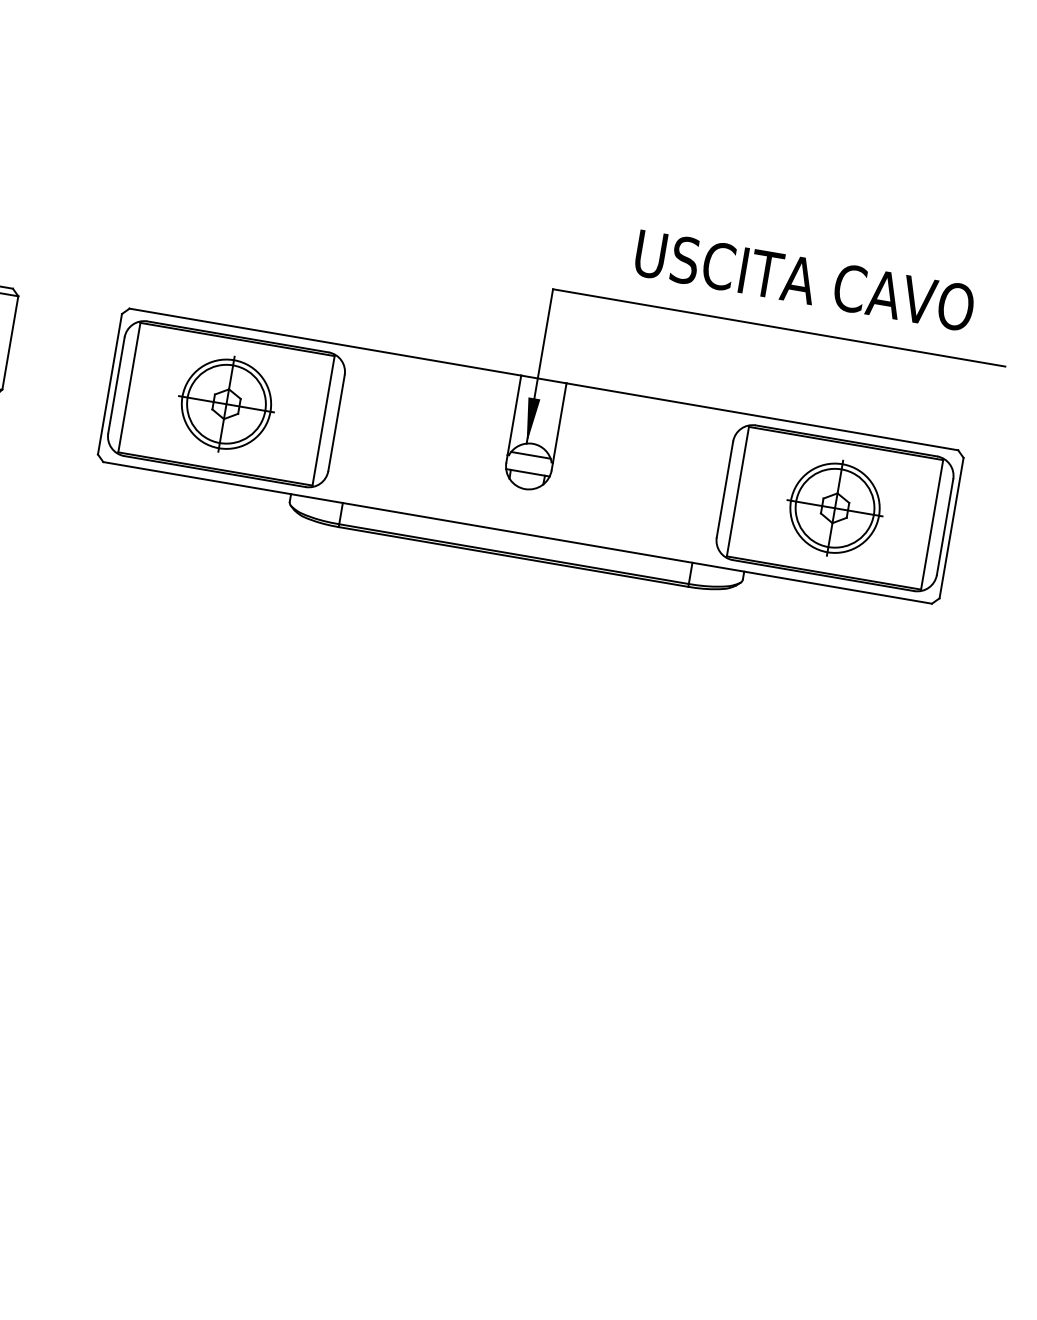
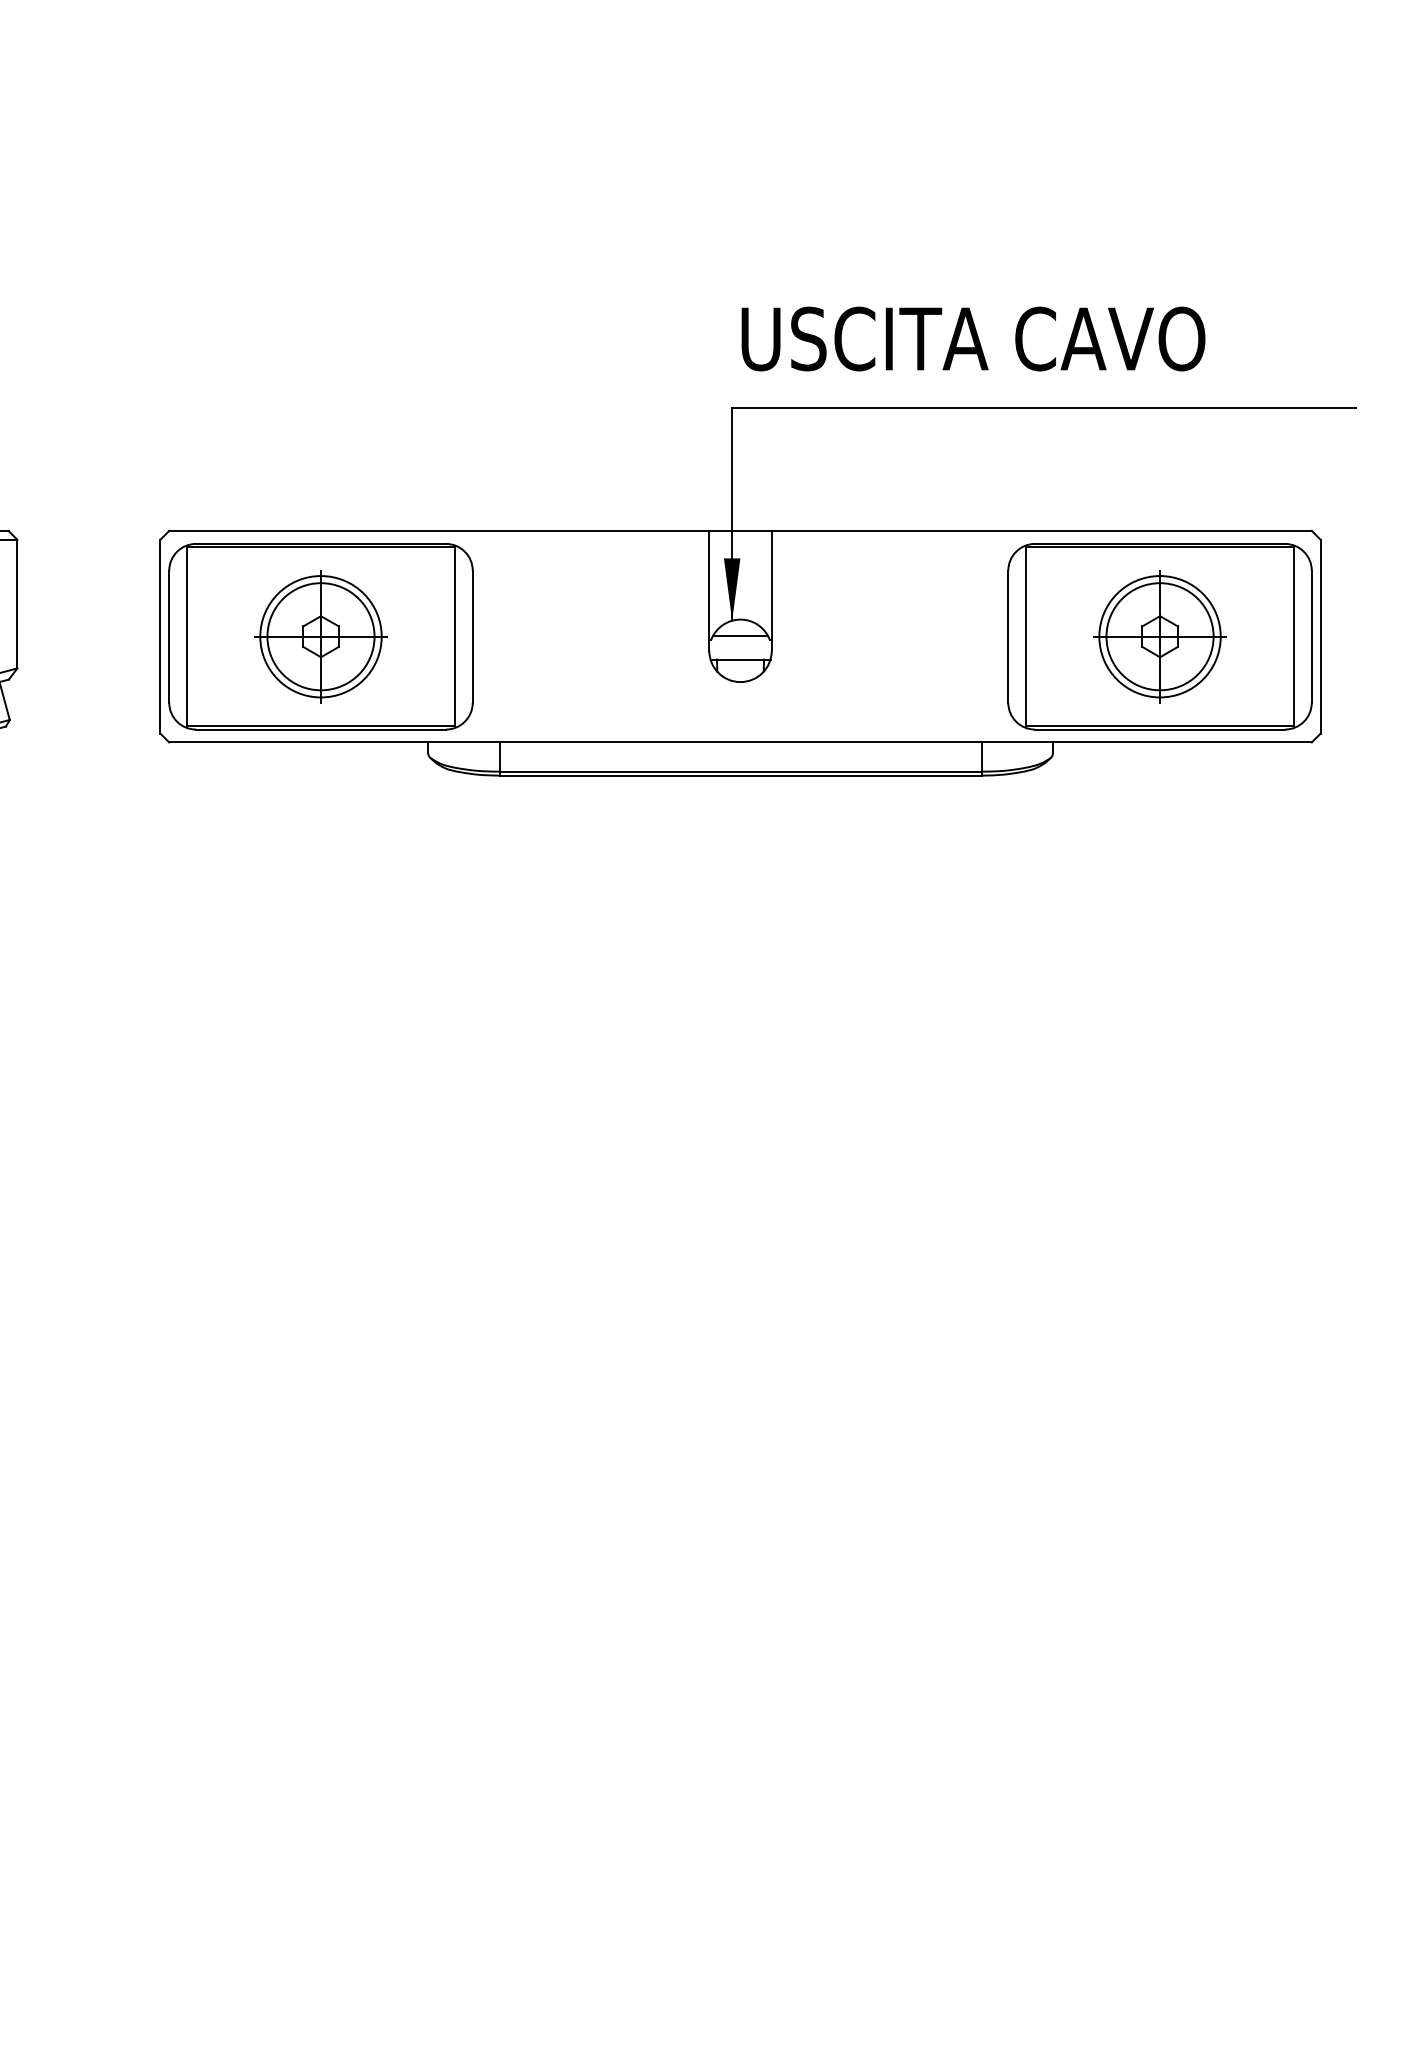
text: (804, 280) -> (973, 338), moved

